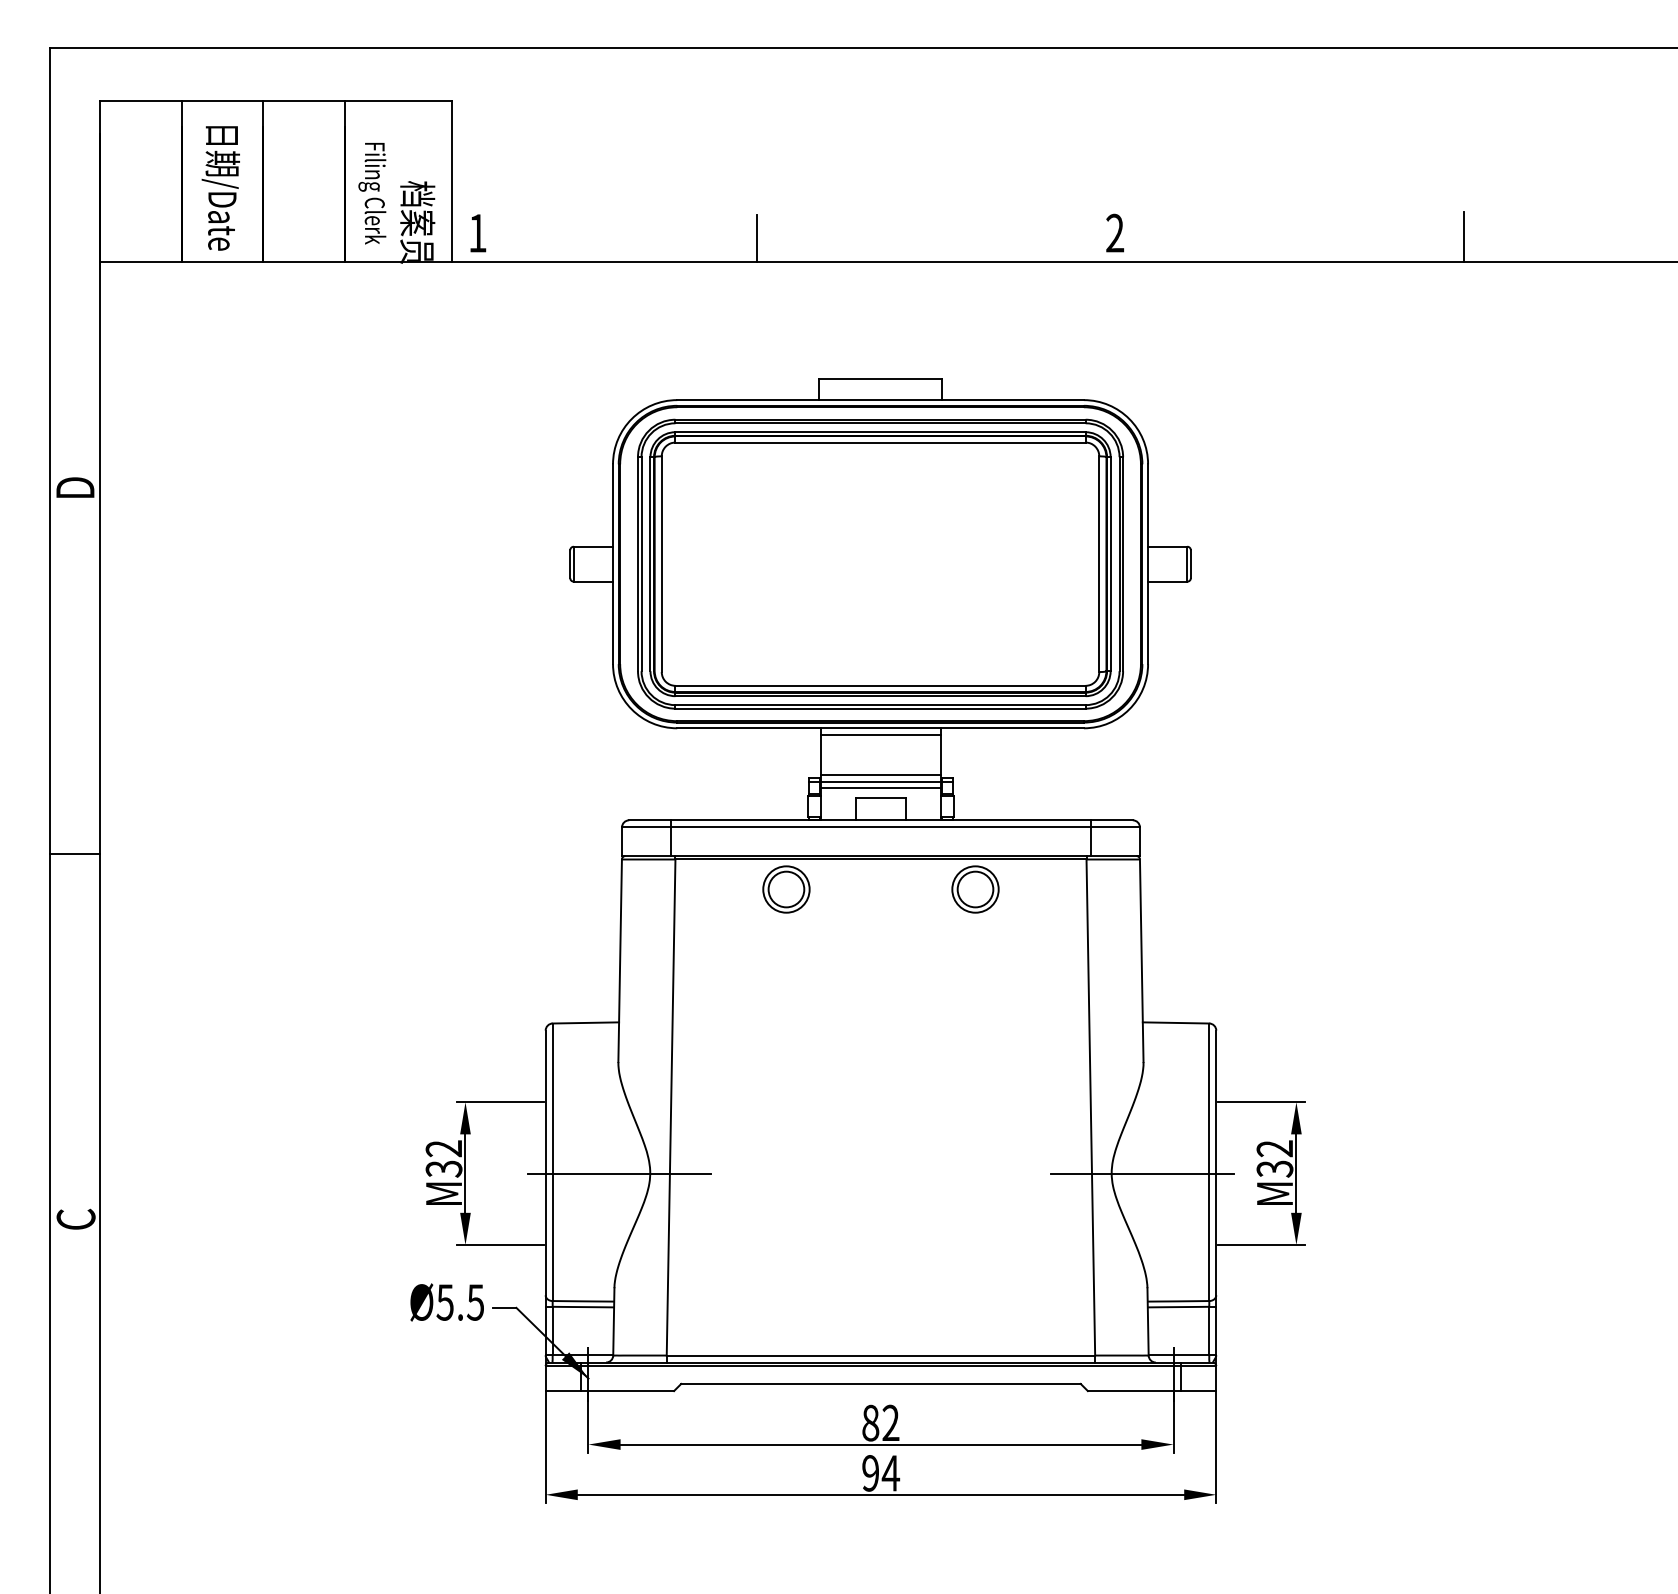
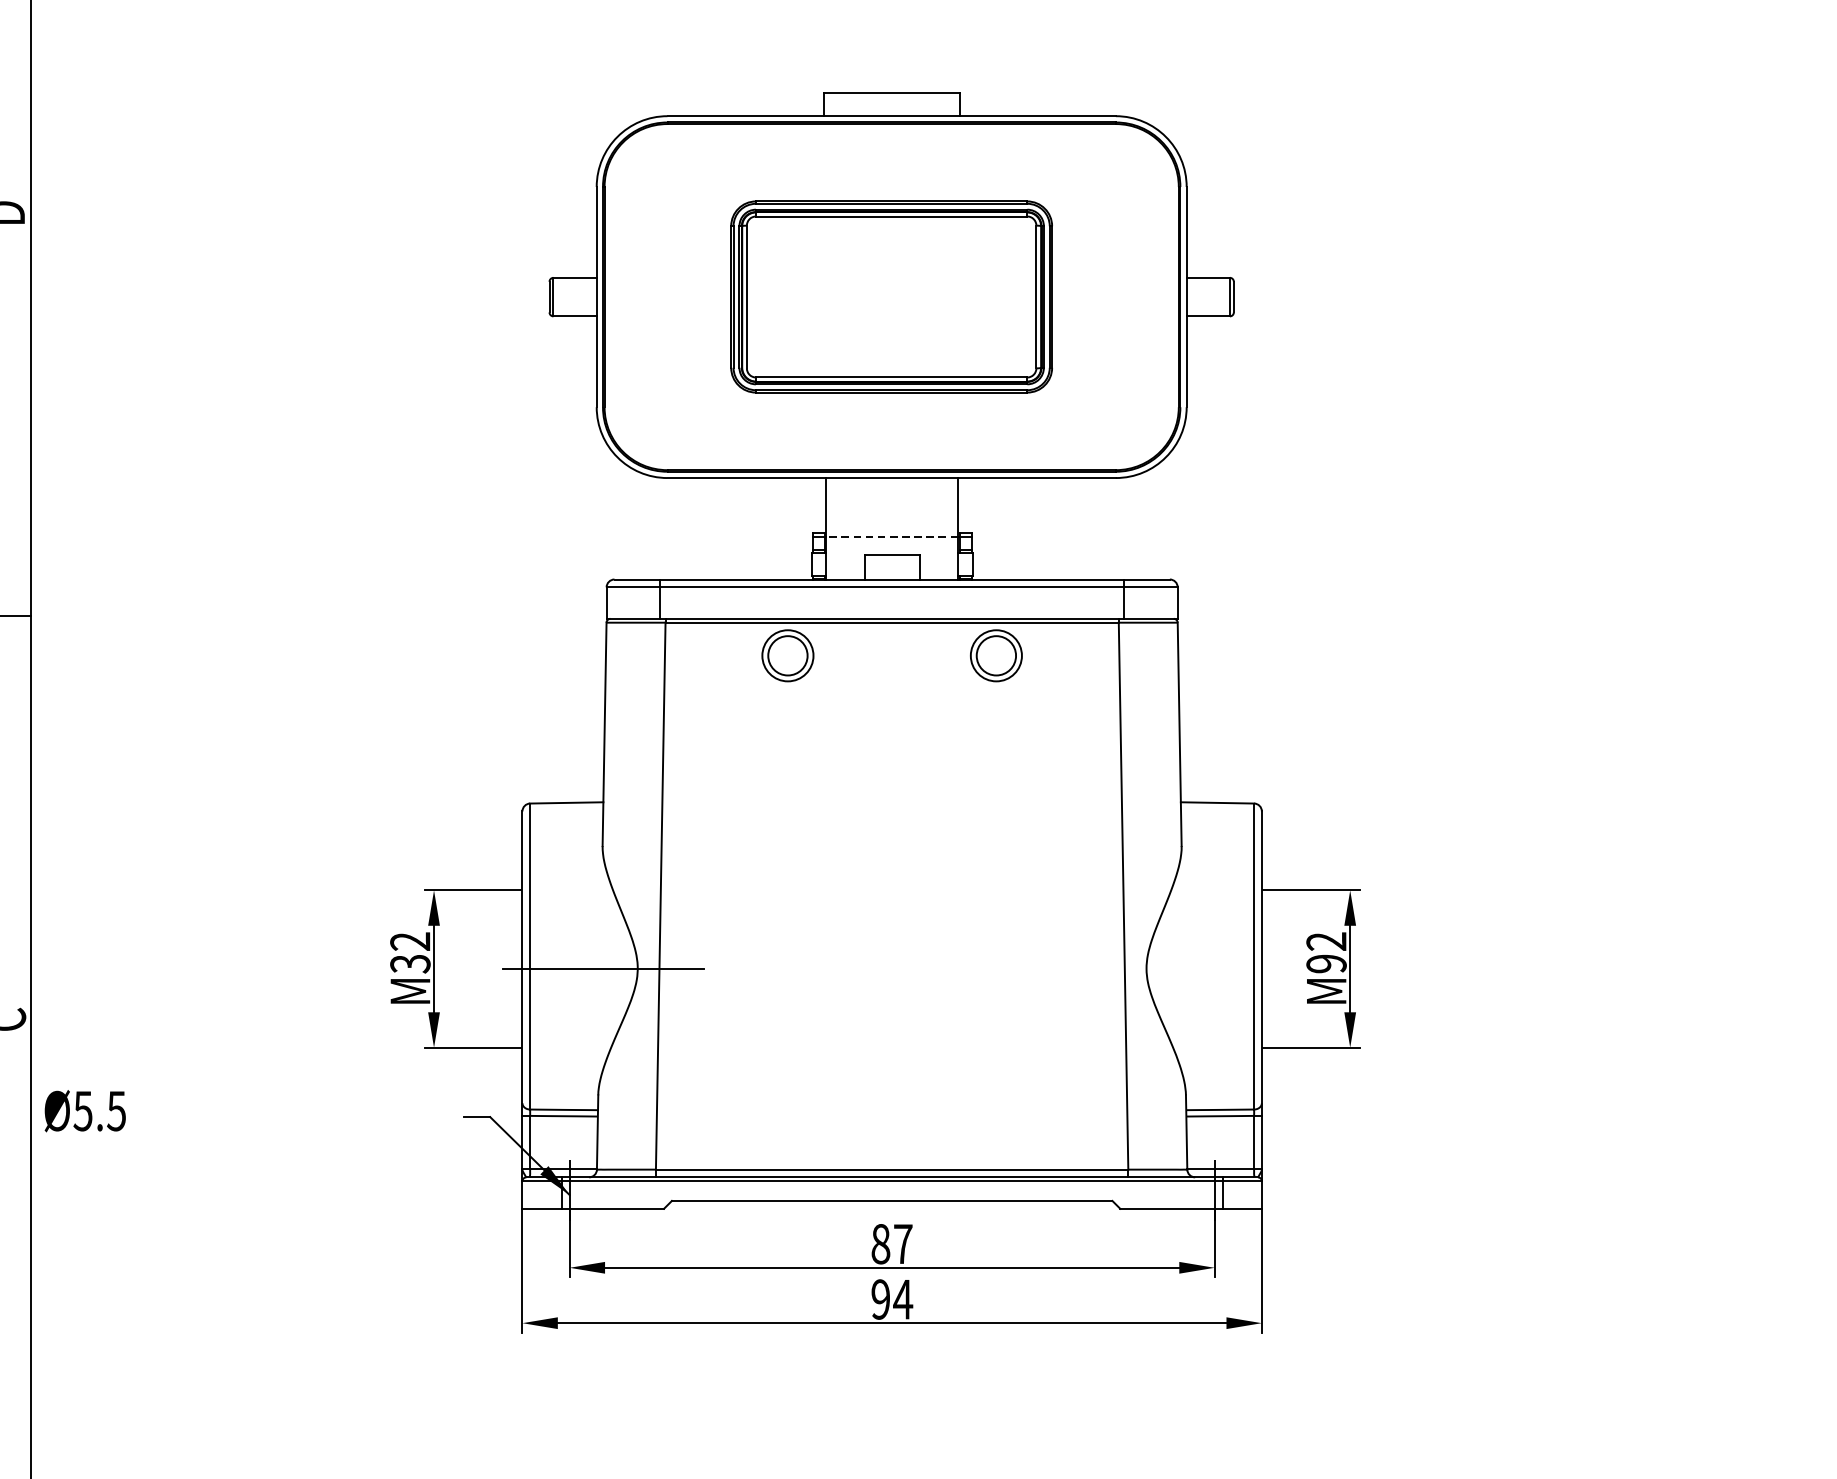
part: (880, 563) -> (891, 296), size x0.6
line: (880, 735) -> (891, 485), removed
line: (880, 774) -> (891, 528), removed
line: (880, 781) -> (891, 536), solid -> dashed
line: (880, 787) -> (891, 543), removed
text: (1274, 1168) -> (1326, 963), M32 -> M92
line: (1142, 1173) -> (1180, 968), removed
text: (446, 1302) -> (84, 1111), moved
text: (890, 1422) -> (902, 1243), 82 -> 87

